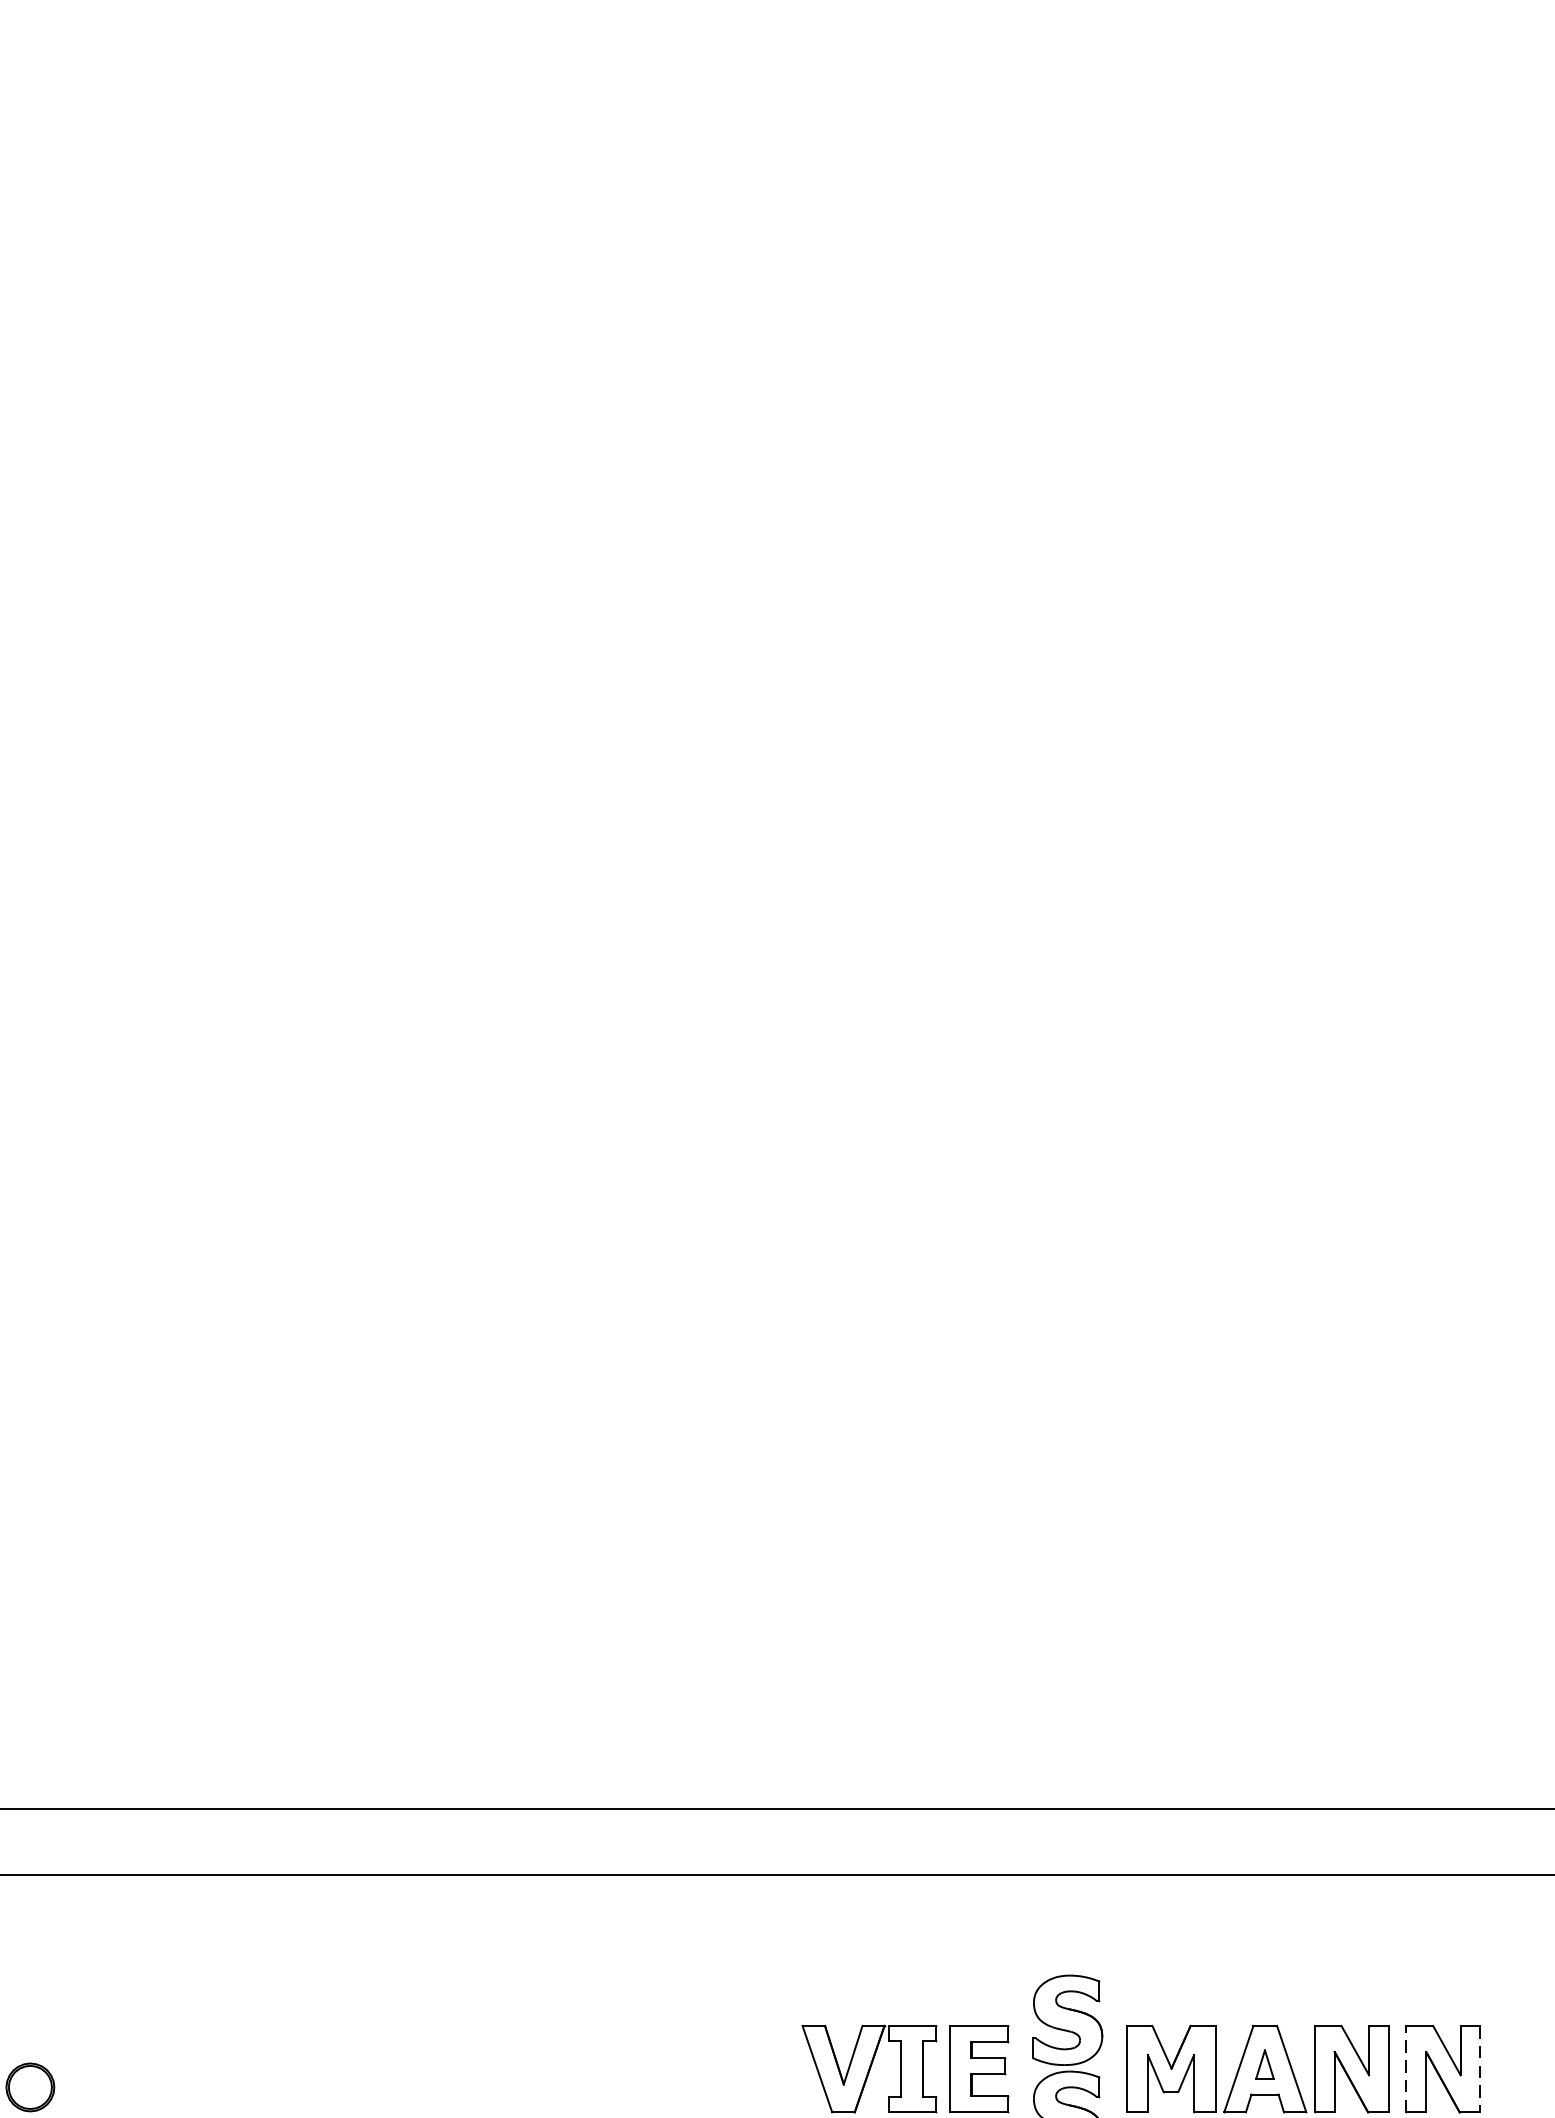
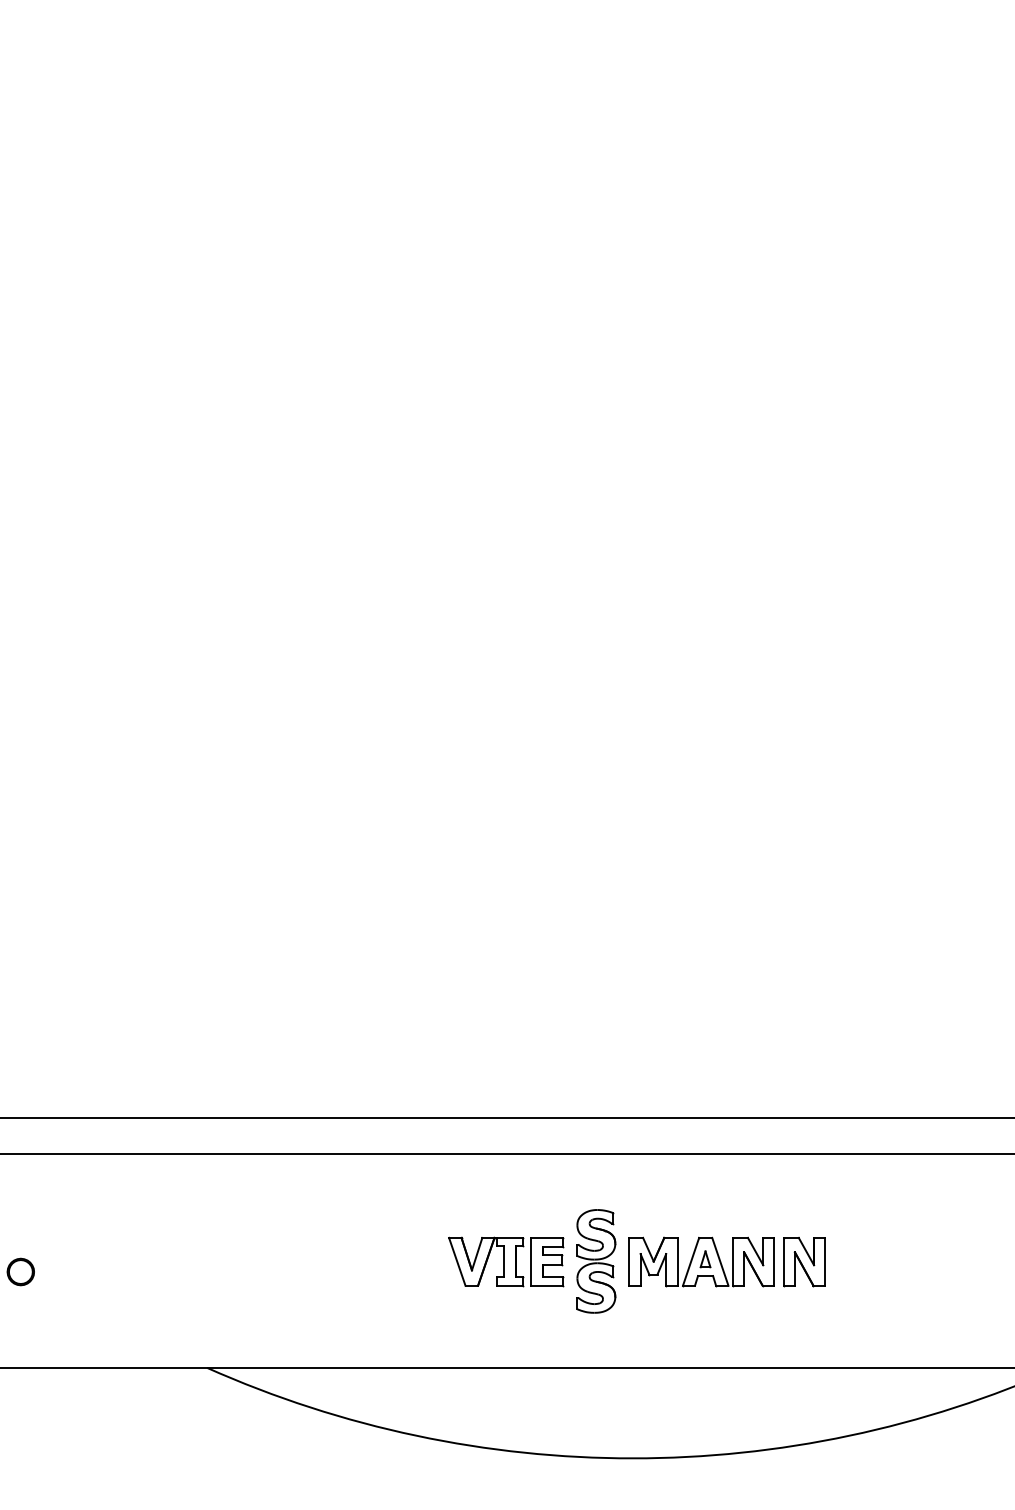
line: (1405, 2068) -> (783, 1261), dashed -> solid
line: (1481, 2068) -> (825, 1261), dashed -> solid

